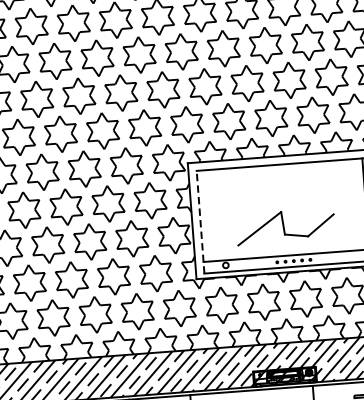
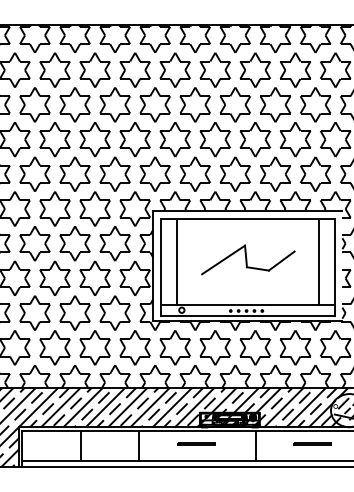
line: (216, 214) -> (176, 261), added
line: (200, 222) -> (160, 267), dashed -> solid
part: (285, 226) -> (248, 259), moved

